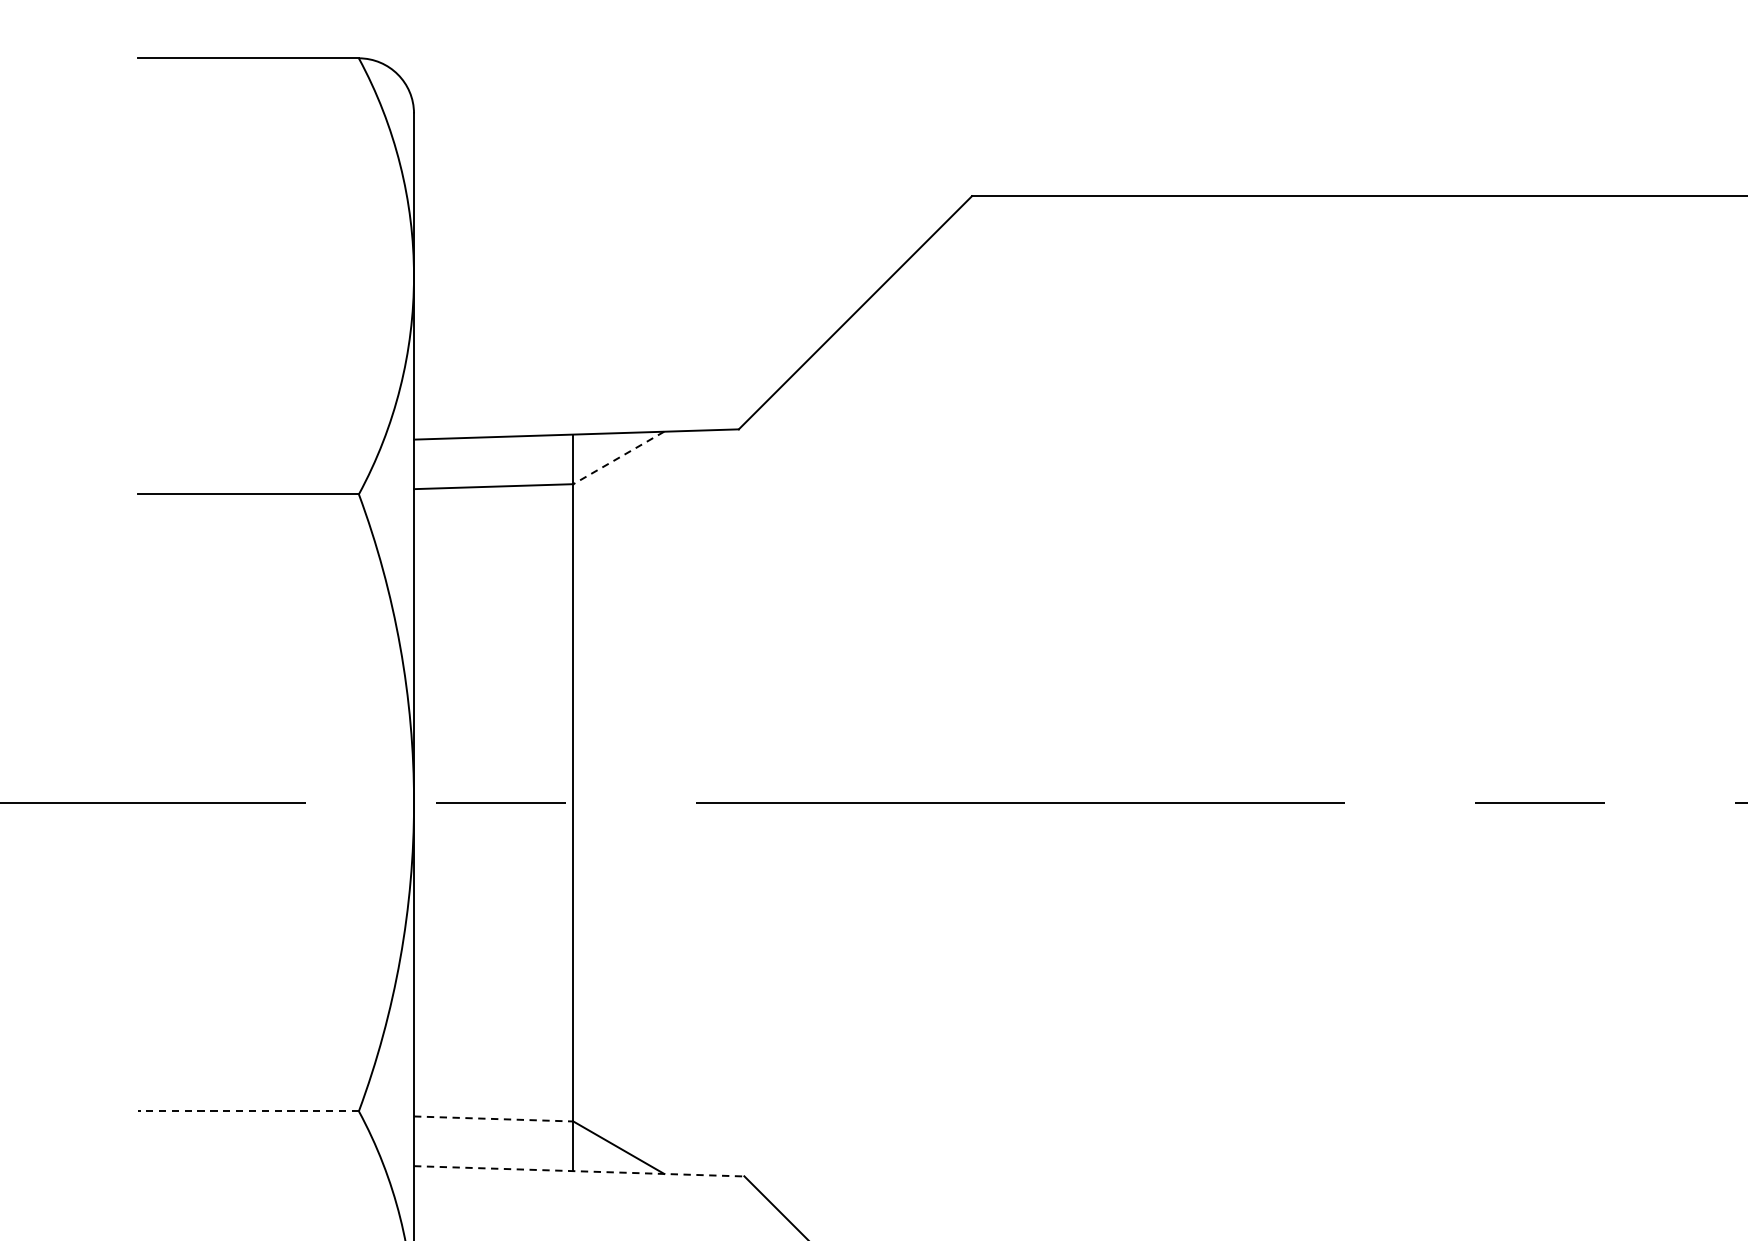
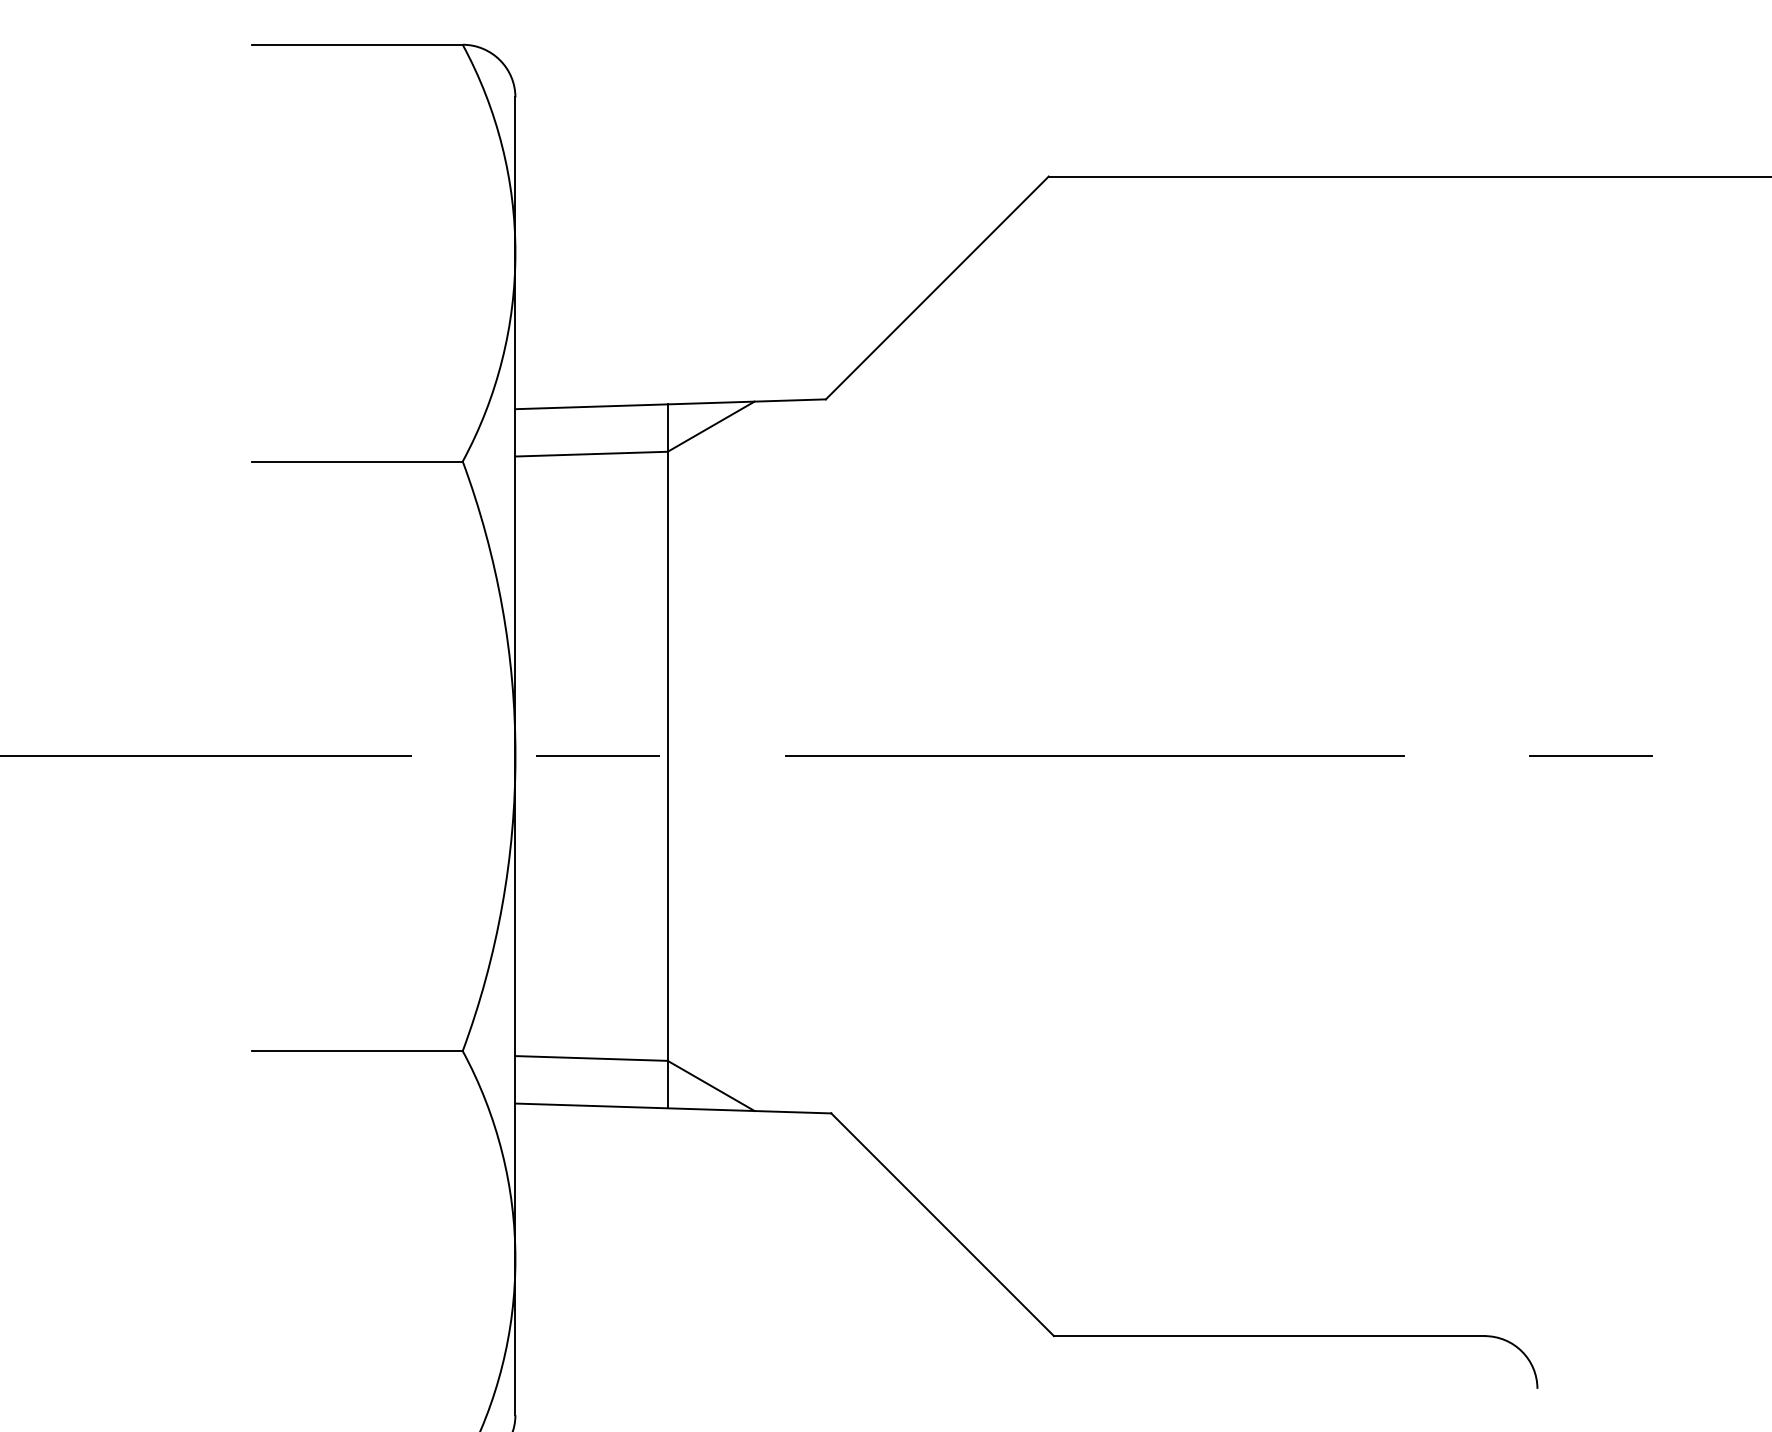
line: (618, 457) -> (710, 426), dashed -> solid
line: (247, 1111) -> (356, 1051), dashed -> solid
line: (494, 1118) -> (592, 1058), dashed -> solid
line: (579, 1171) -> (673, 1108), dashed -> solid

